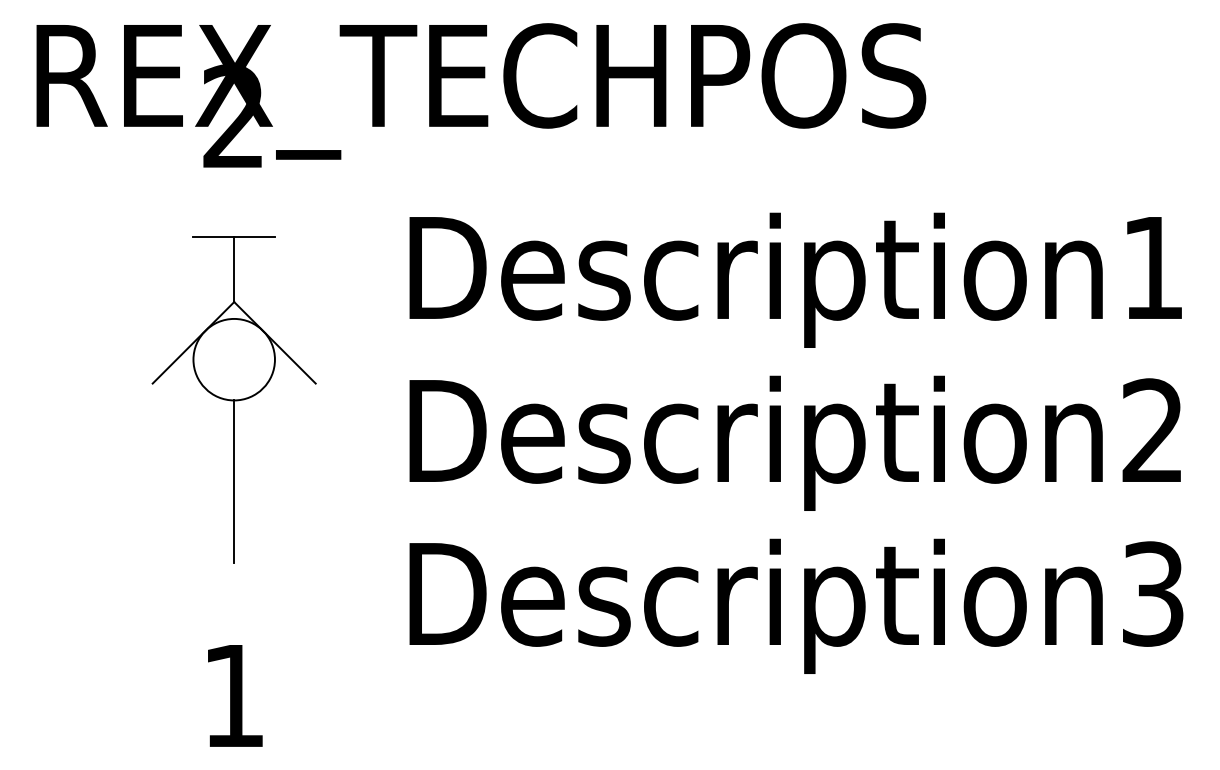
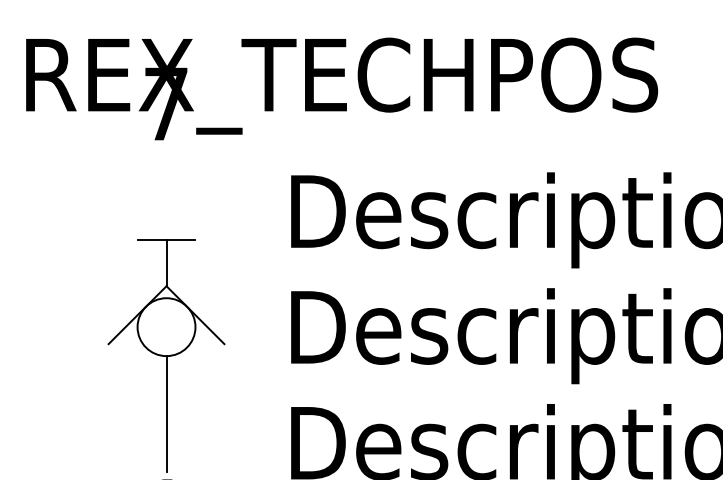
text: (233, 115) -> (166, 103), 2 -> 7
part: (233, 399) -> (166, 355), moved

